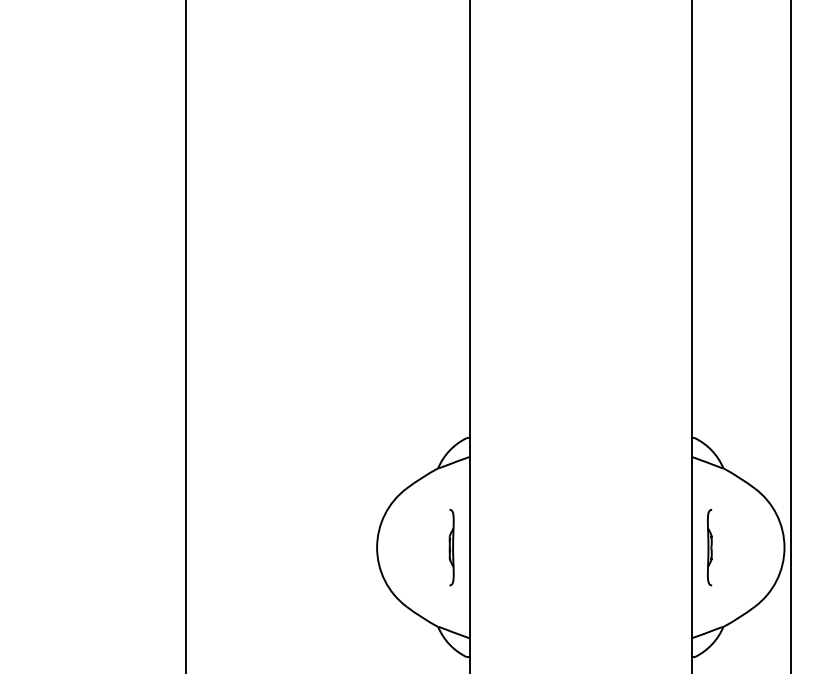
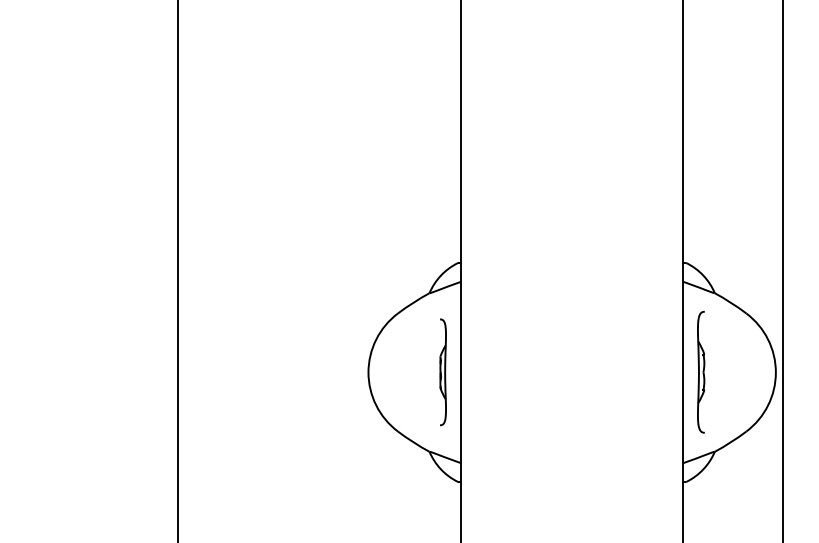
part: (451, 547) -> (442, 372), size x1.4
part: (709, 547) -> (700, 372), size x1.6

